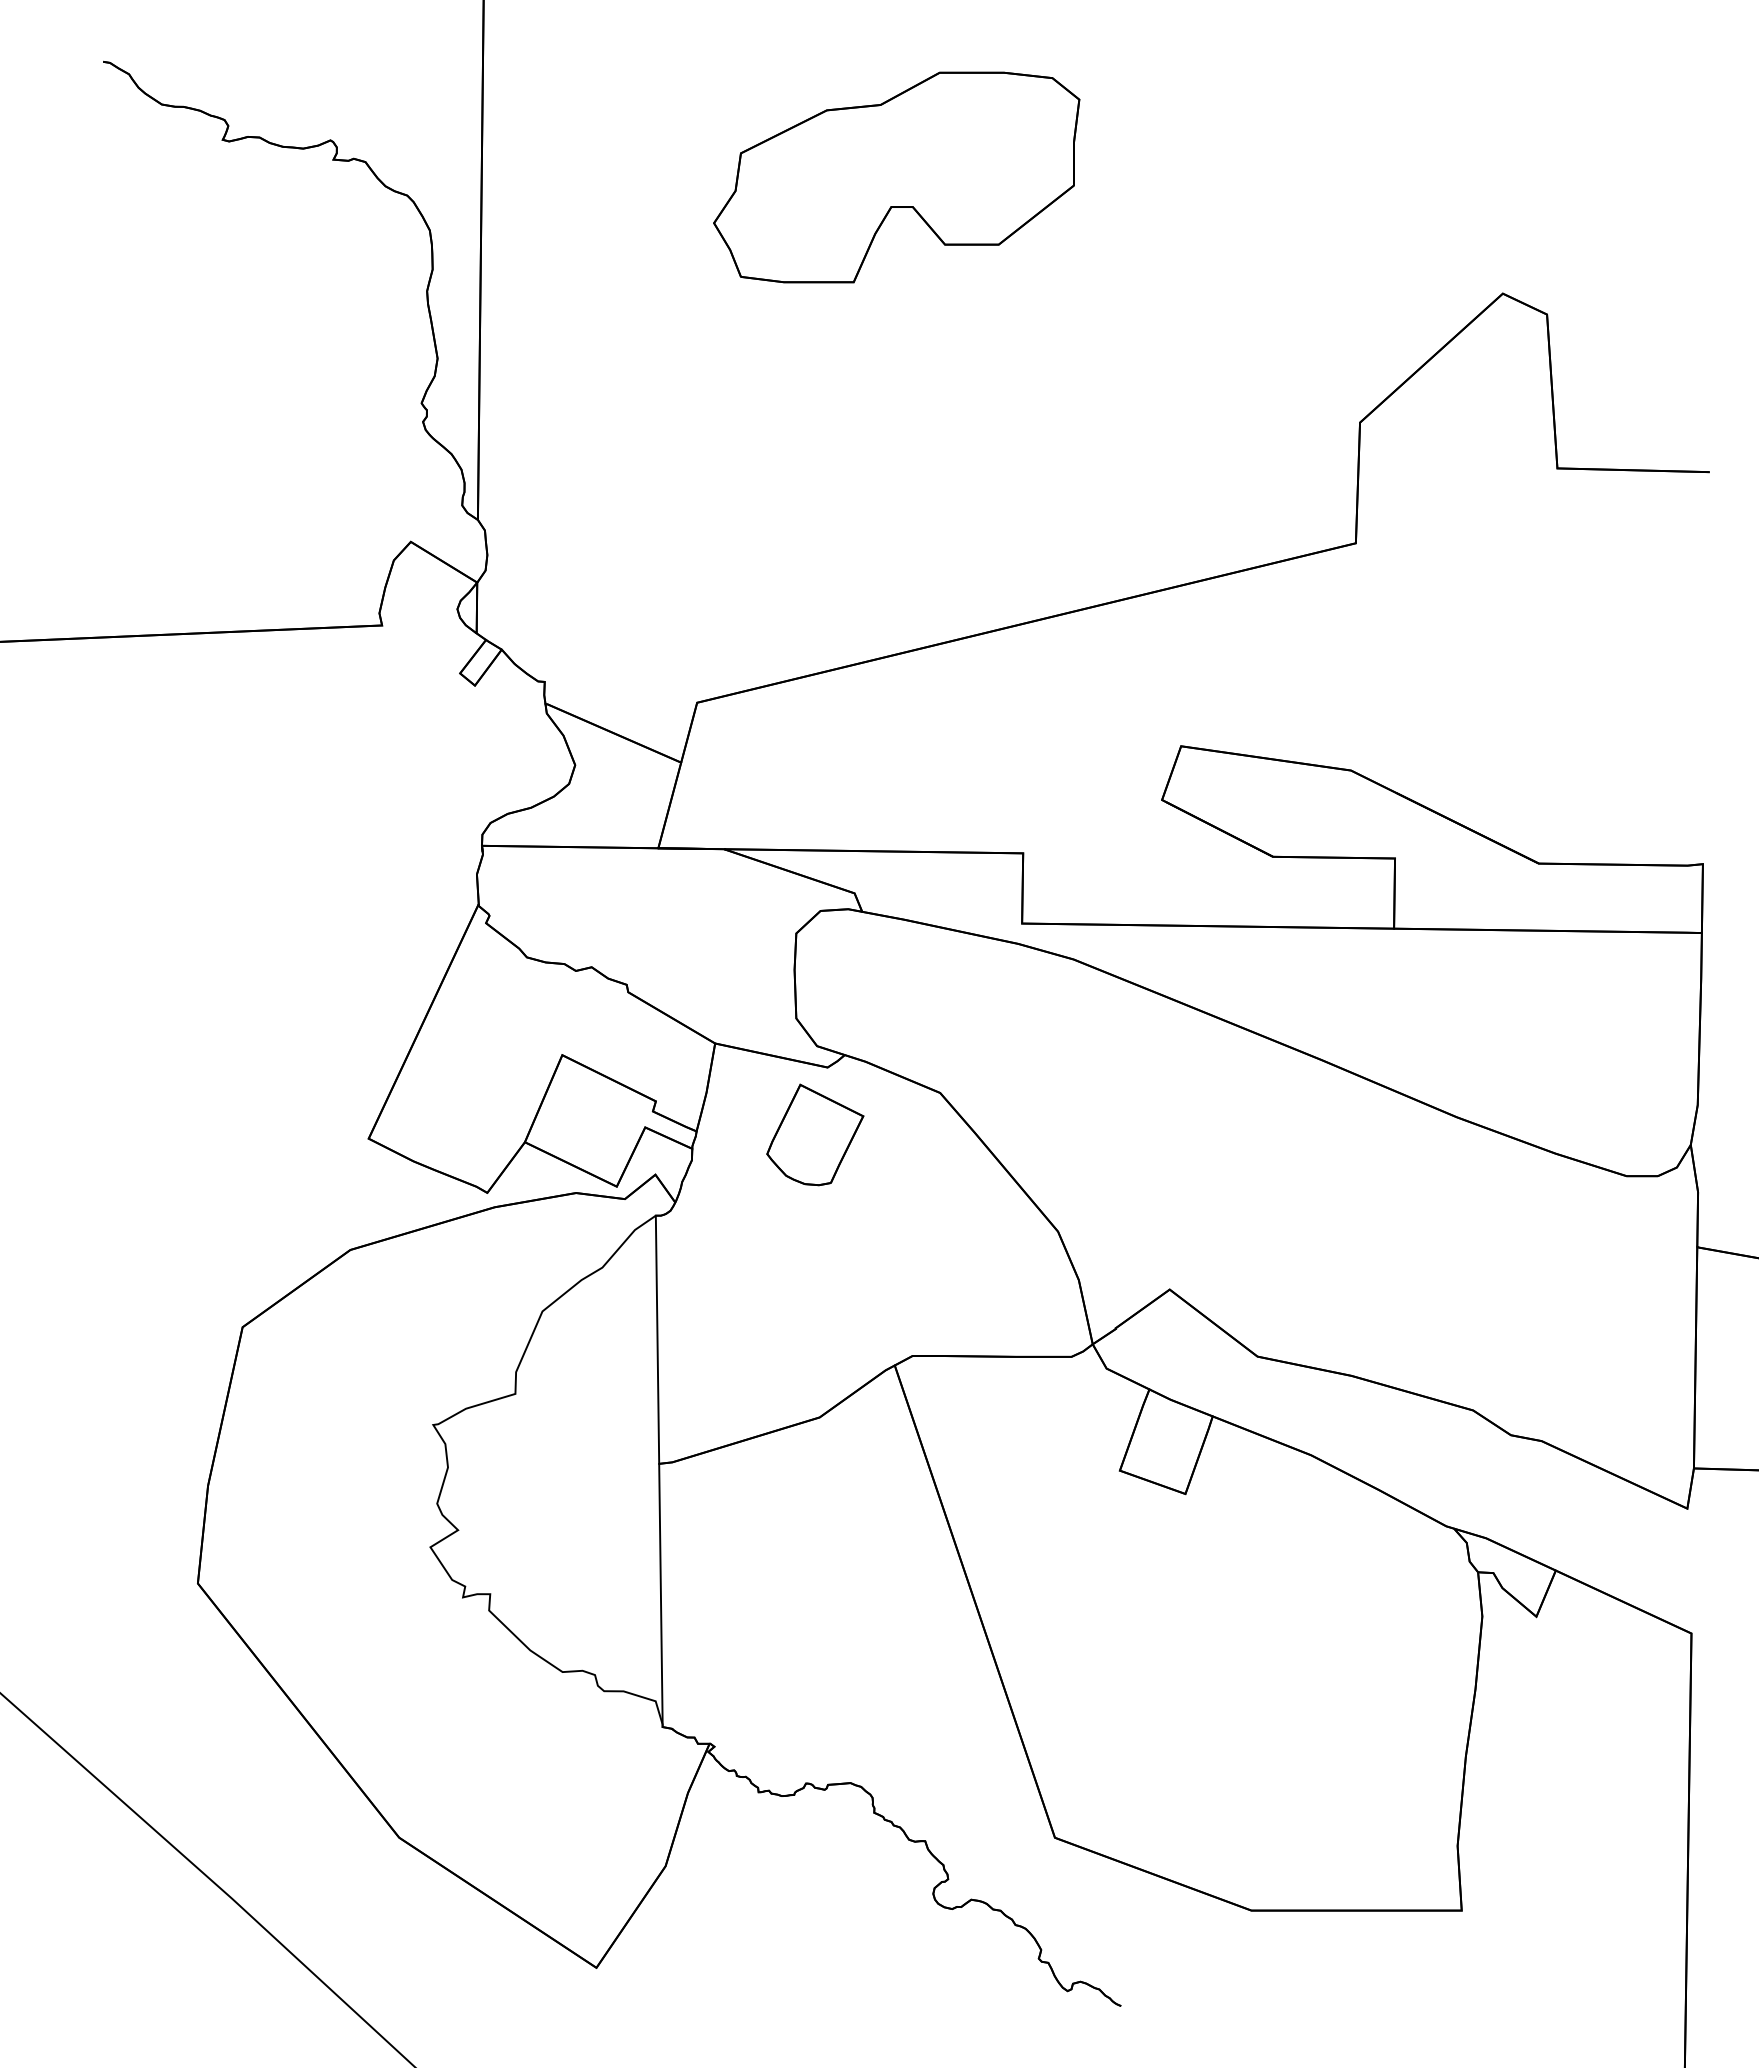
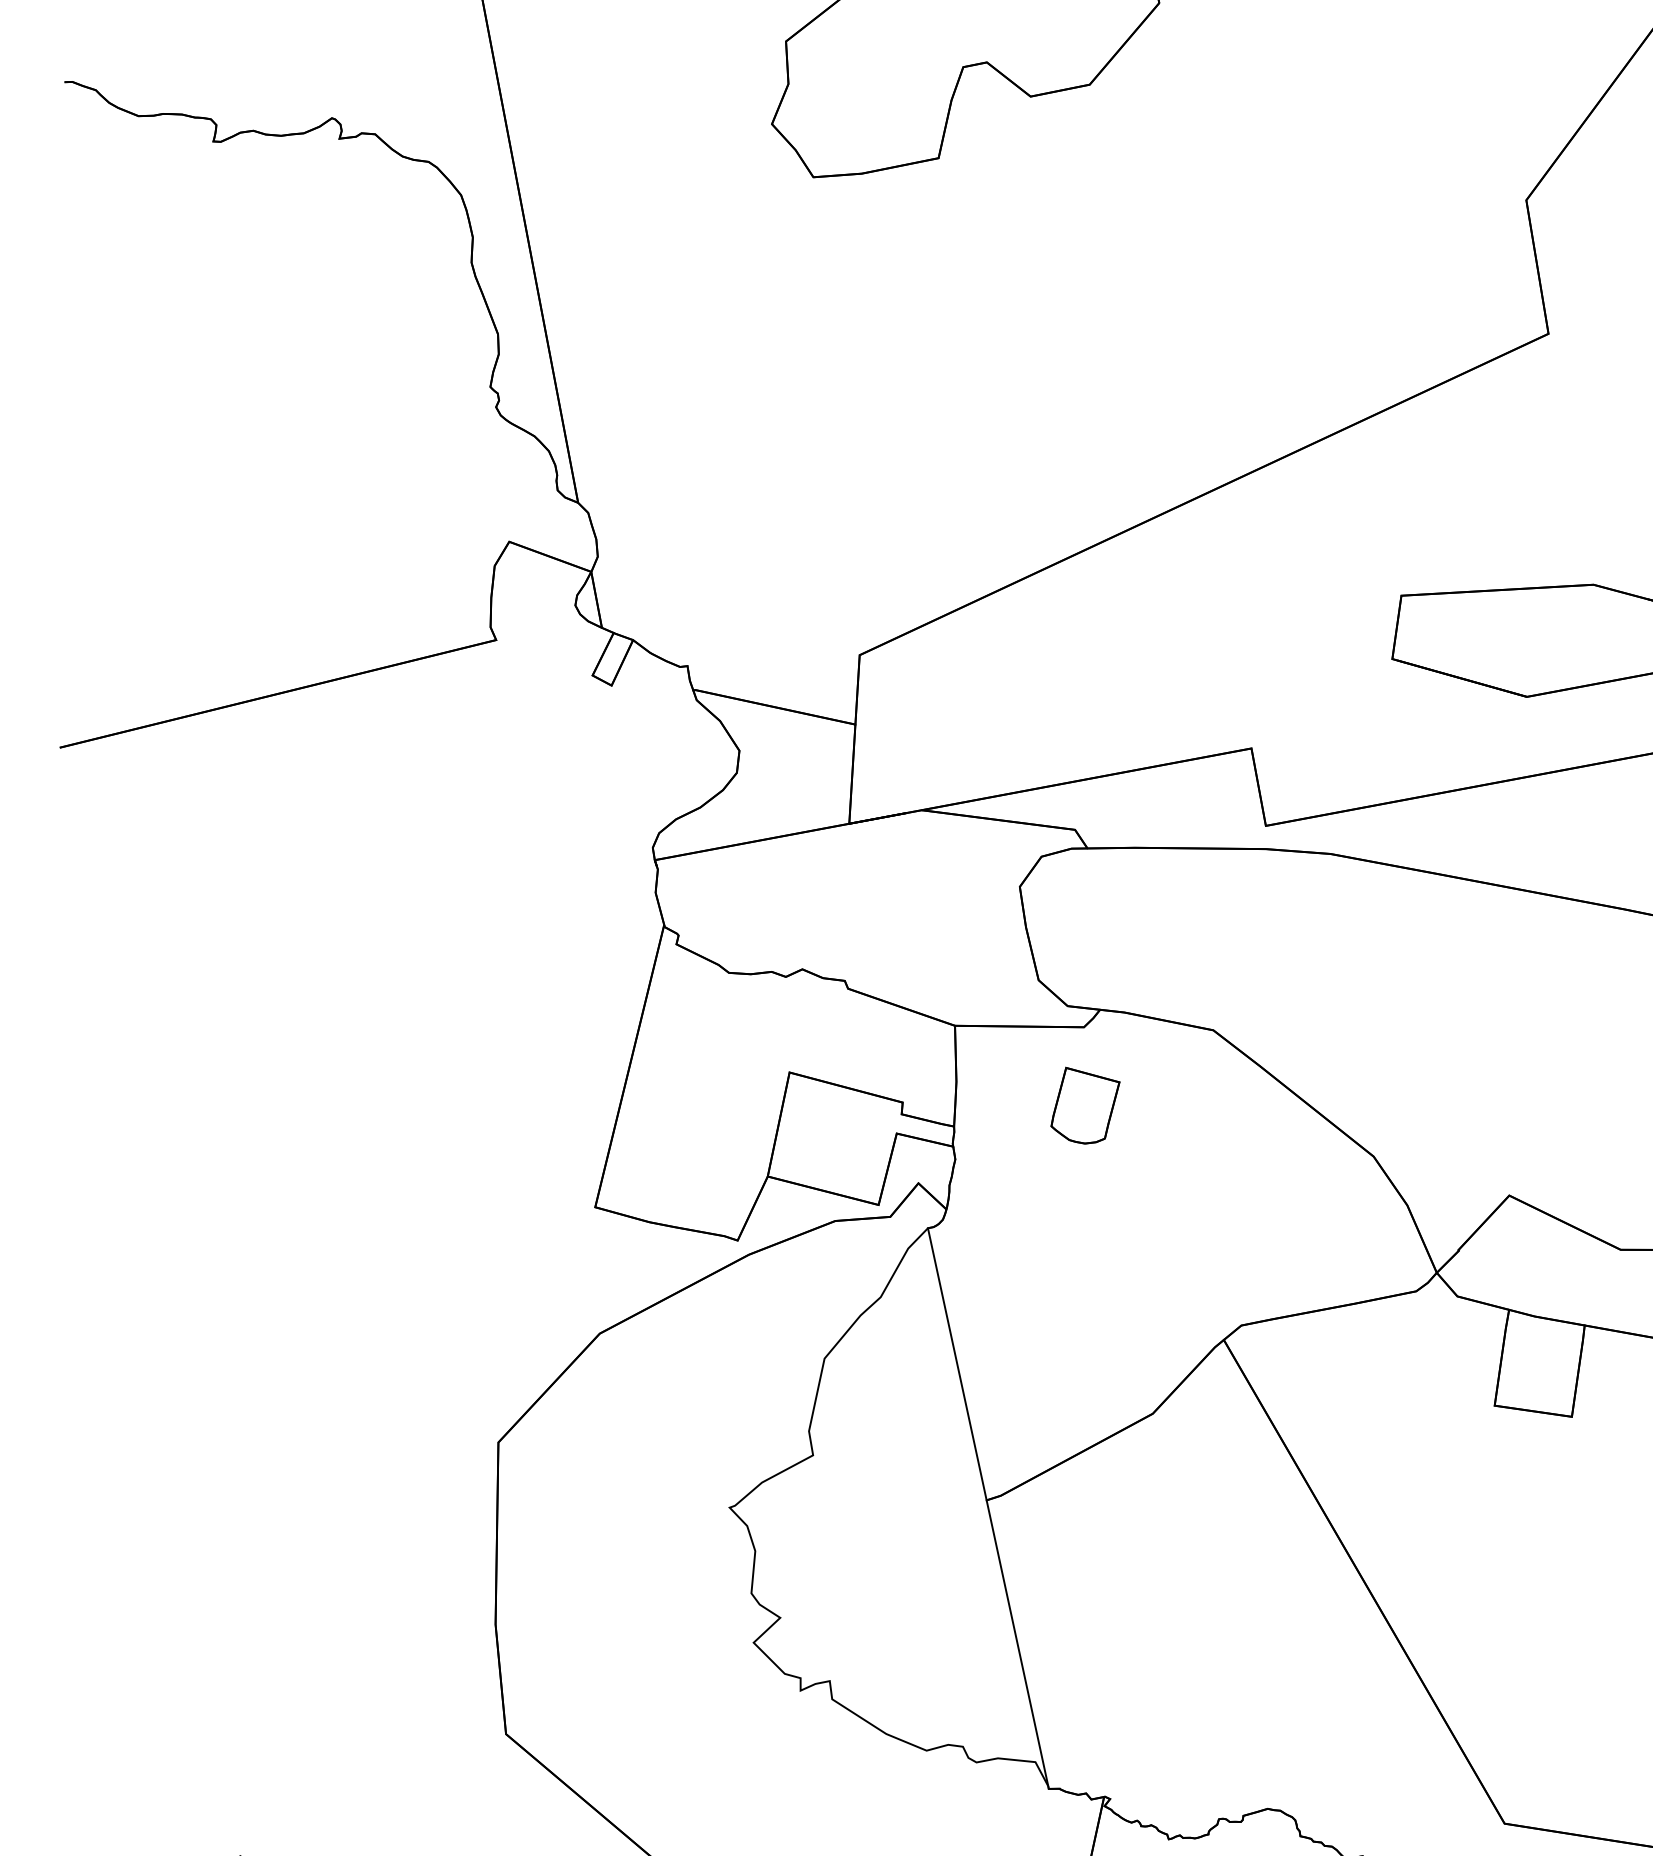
part: (815, 1134) -> (1085, 1103), size x0.7

